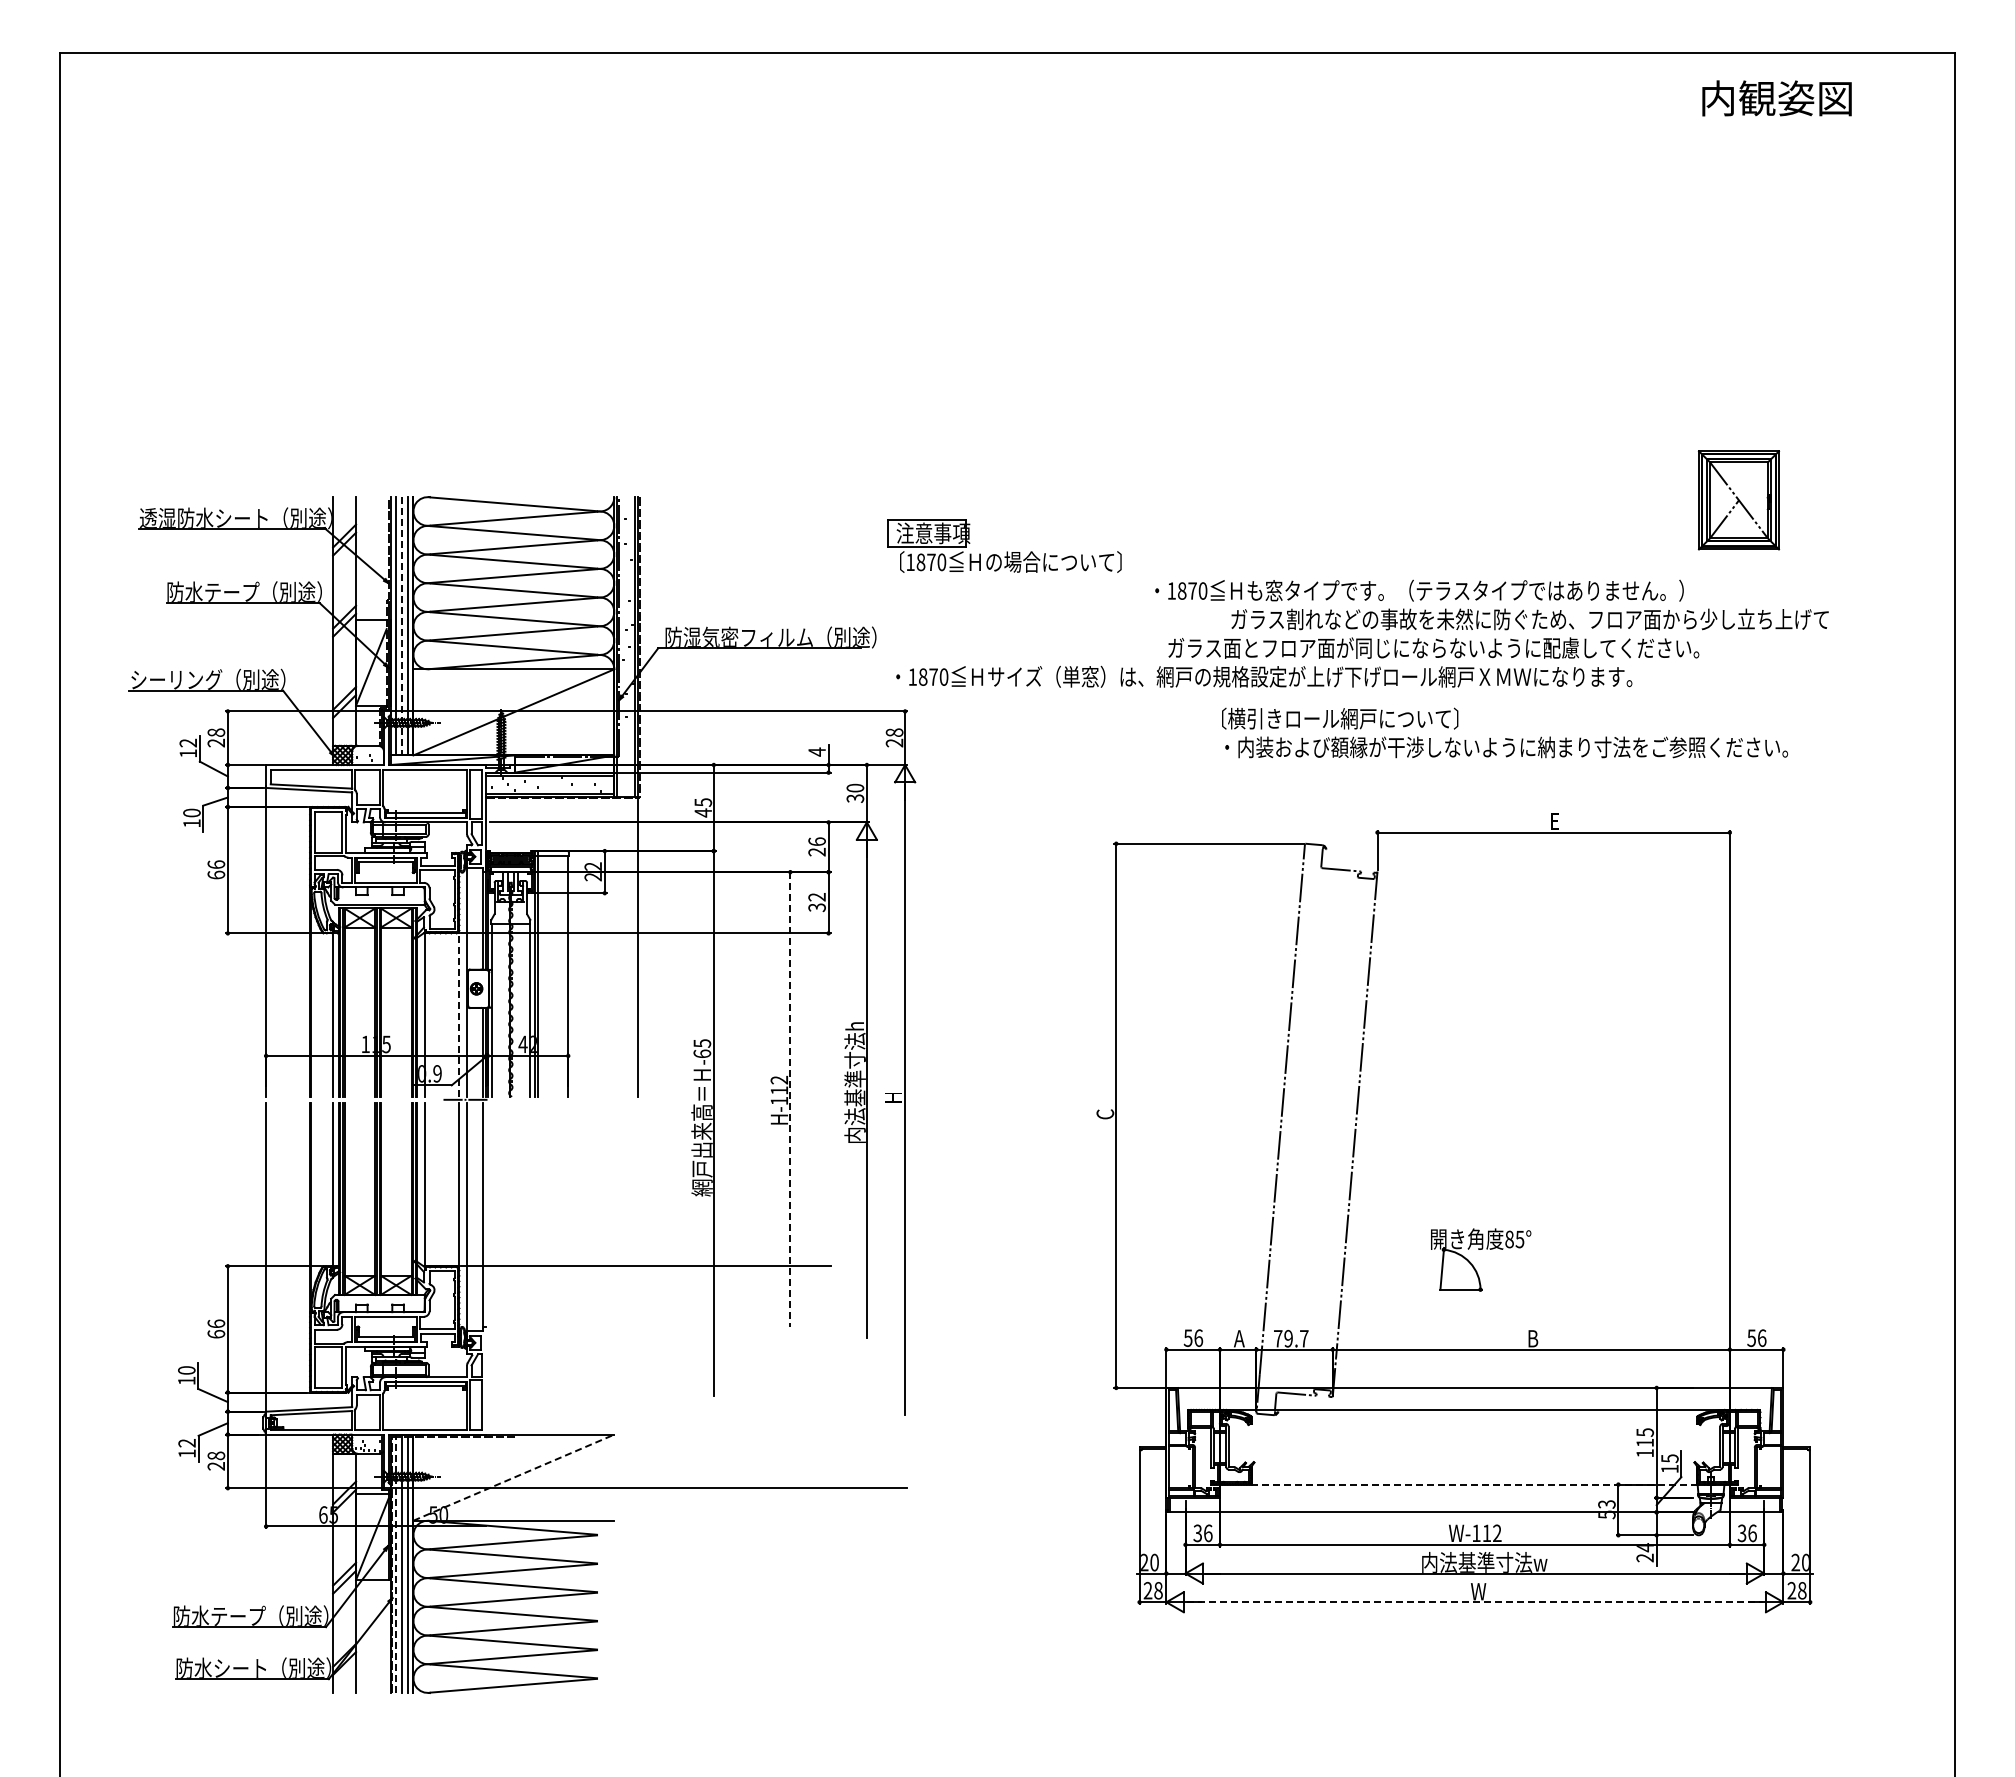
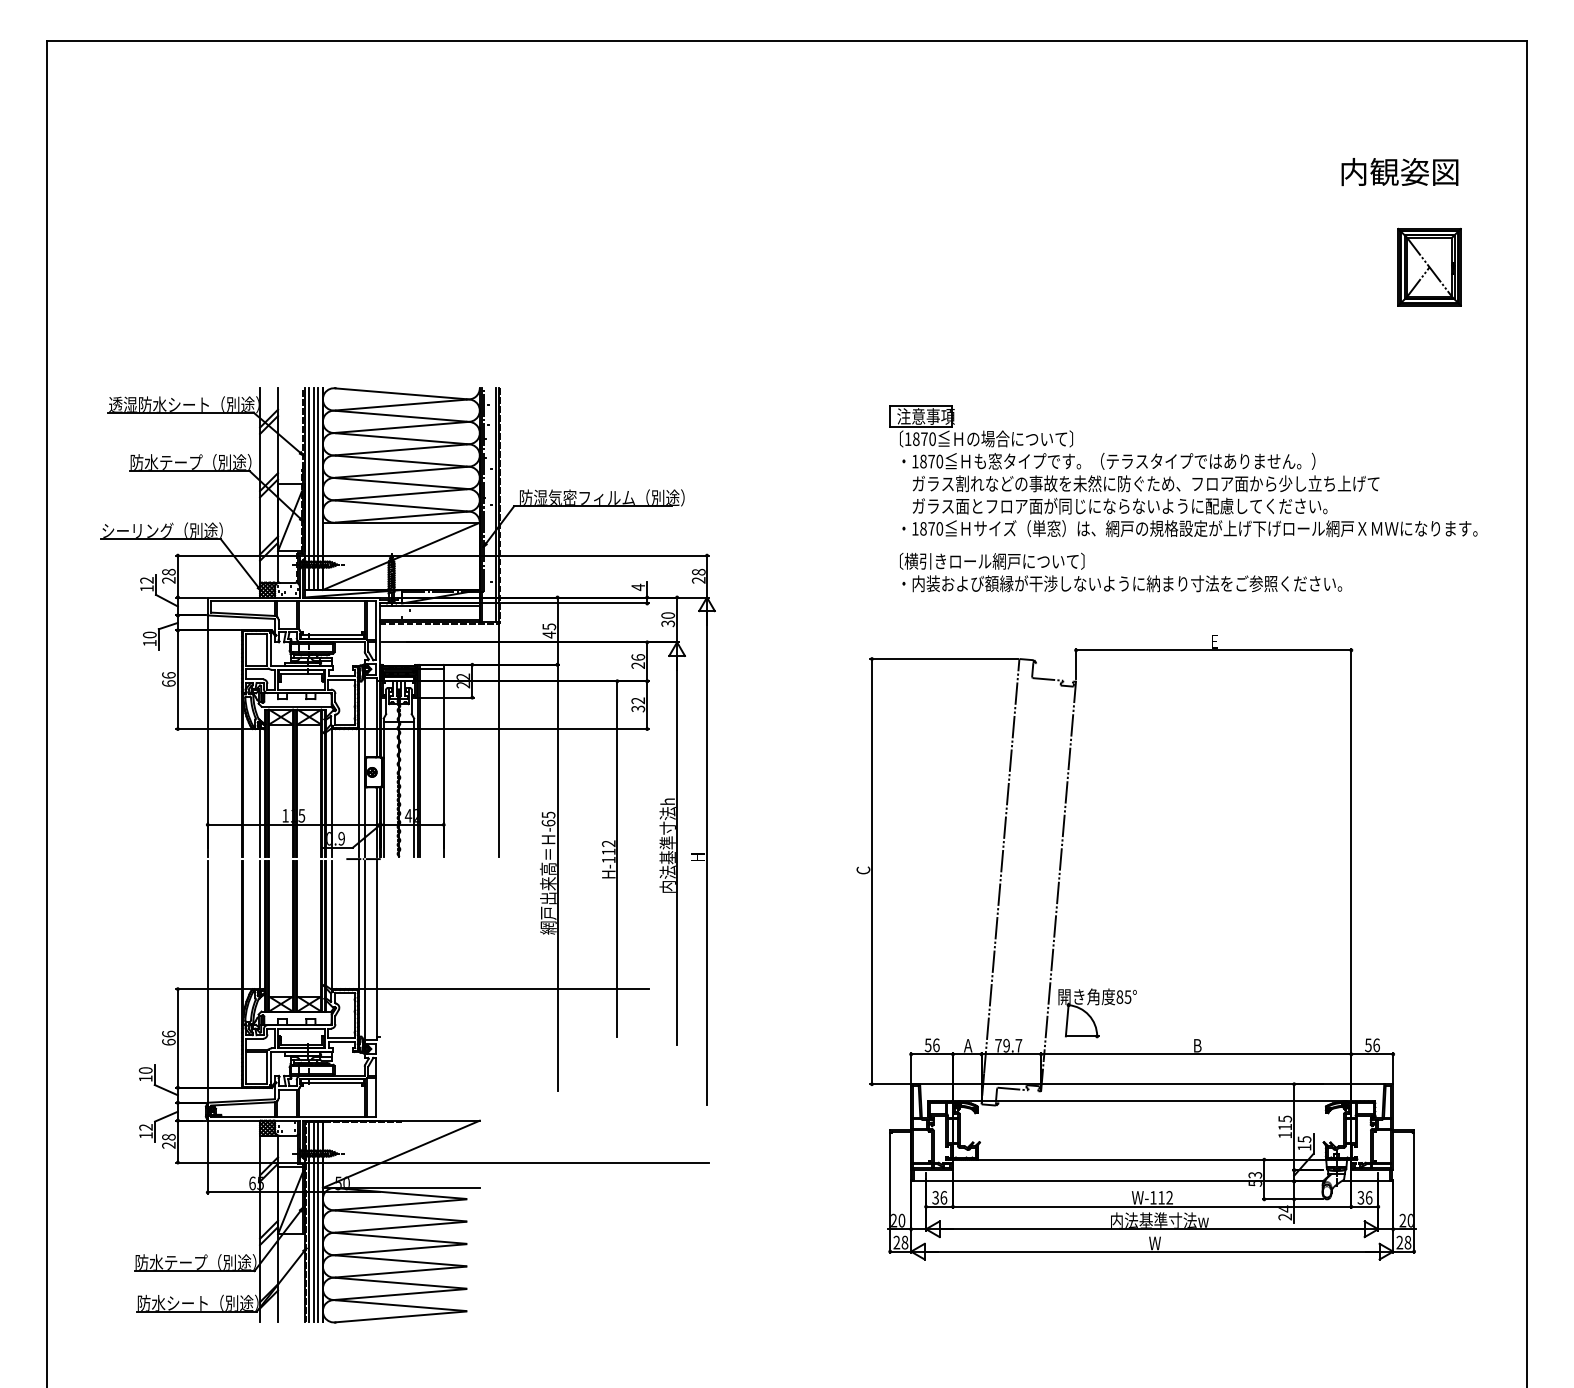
text: (1776, 98) -> (1399, 172), moved
part: (1739, 500) -> (1430, 267), moved
part: (1006, 551) -> (983, 430), moved
text: (1529, 619) -> (1145, 483), moved
line: (401, 626) -> (313, 489), dashed -> solid
text: (1264, 676) -> (1190, 528), moved
text: (1504, 732) -> (1120, 572), moved
line: (459, 1014) -> (358, 792), dashed -> solid
line: (790, 1099) -> (617, 858), dashed -> solid
part: (1474, 1266) -> (1092, 1018), moved
line: (514, 1477) -> (401, 1154), dashed -> solid
line: (1475, 1484) -> (1152, 1159), dashed -> solid
line: (396, 1563) -> (309, 1221), dashed -> solid
line: (1475, 1602) -> (1152, 1251), dashed -> solid

